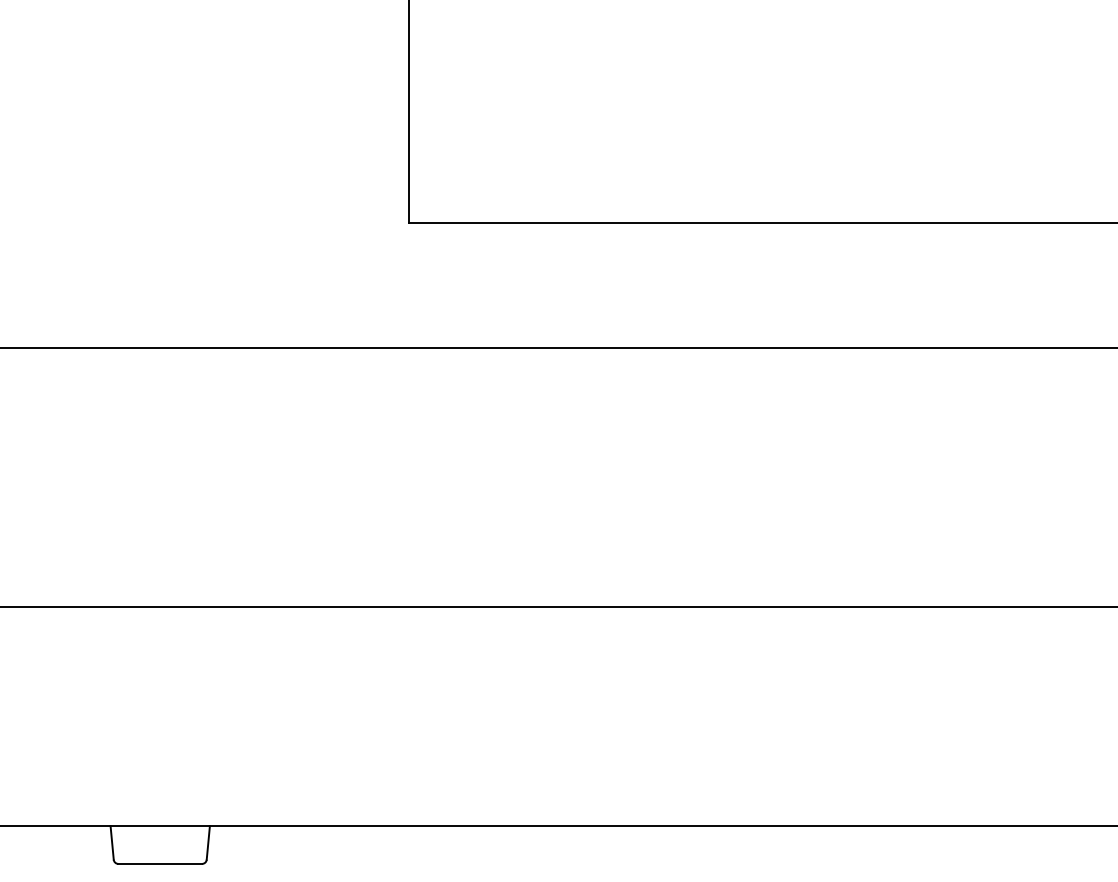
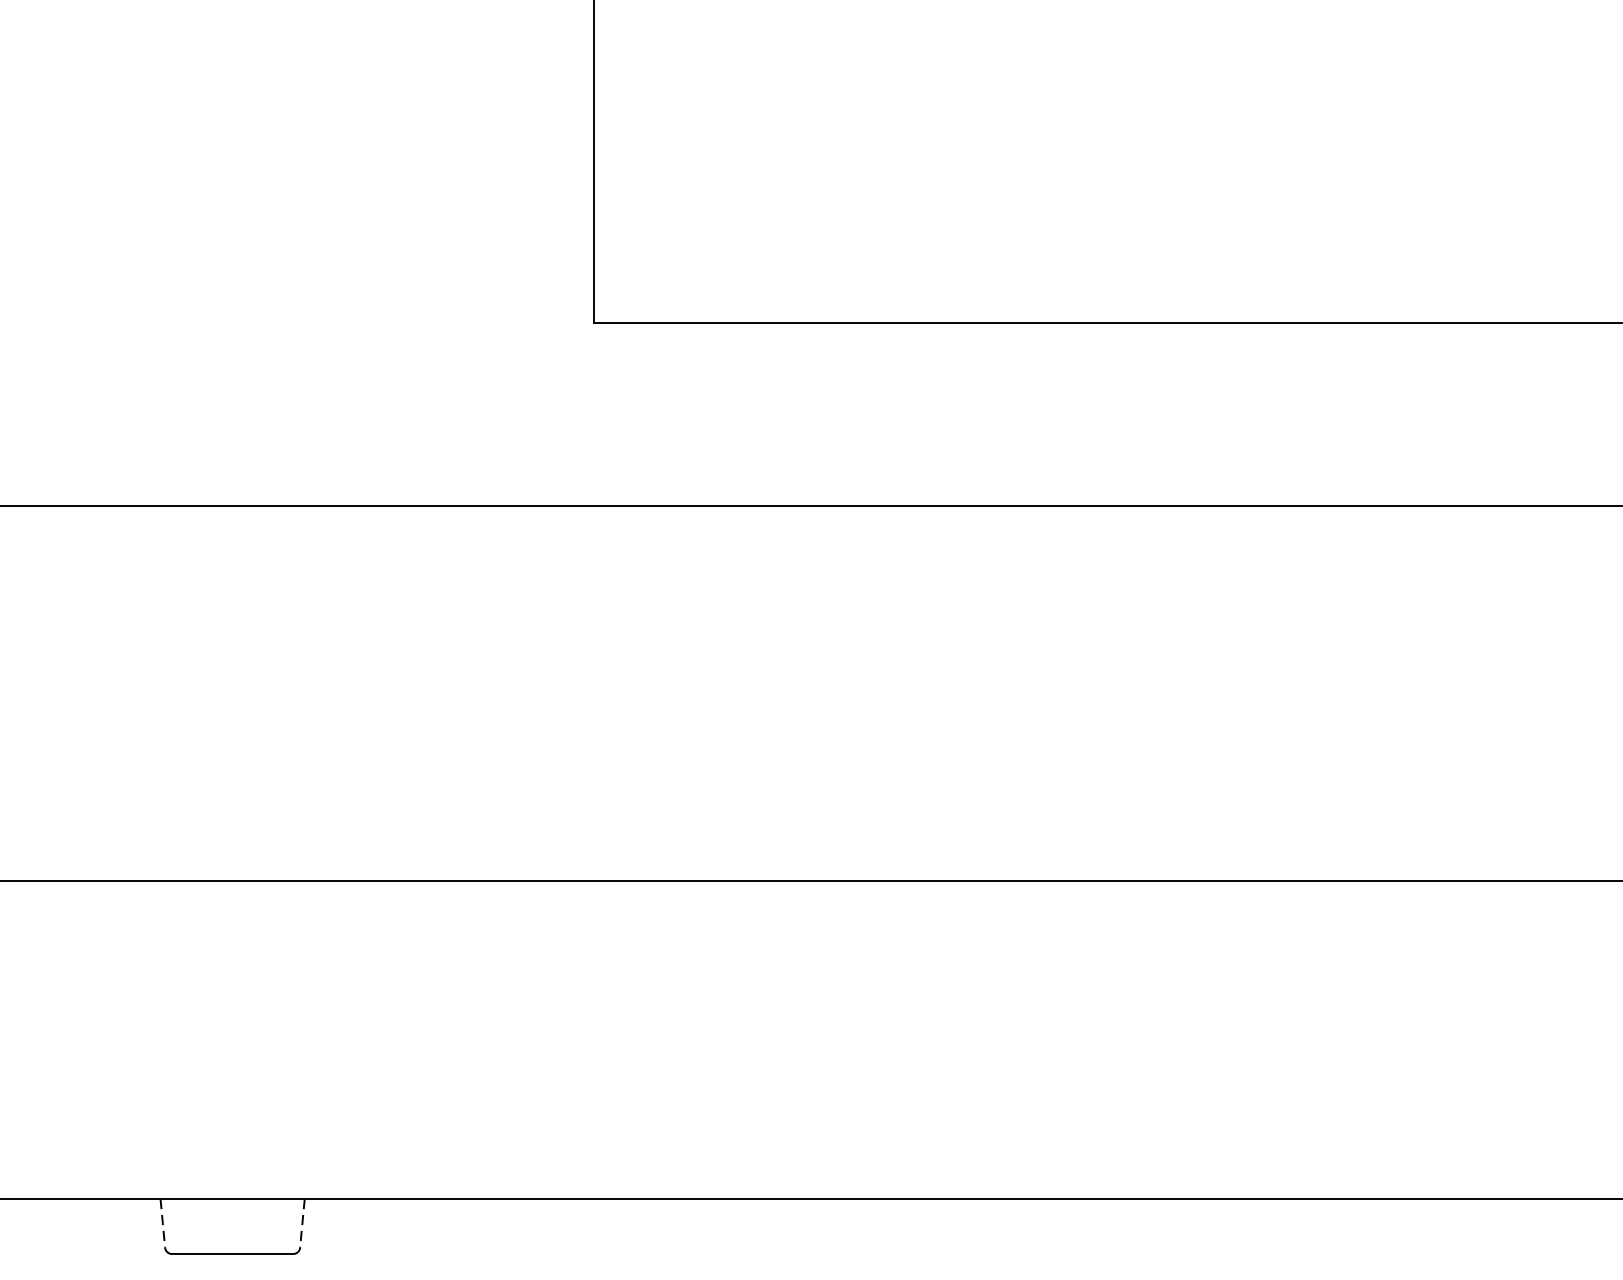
line: (112, 842) -> (163, 1222), solid -> dashed
line: (208, 842) -> (302, 1222), solid -> dashed

